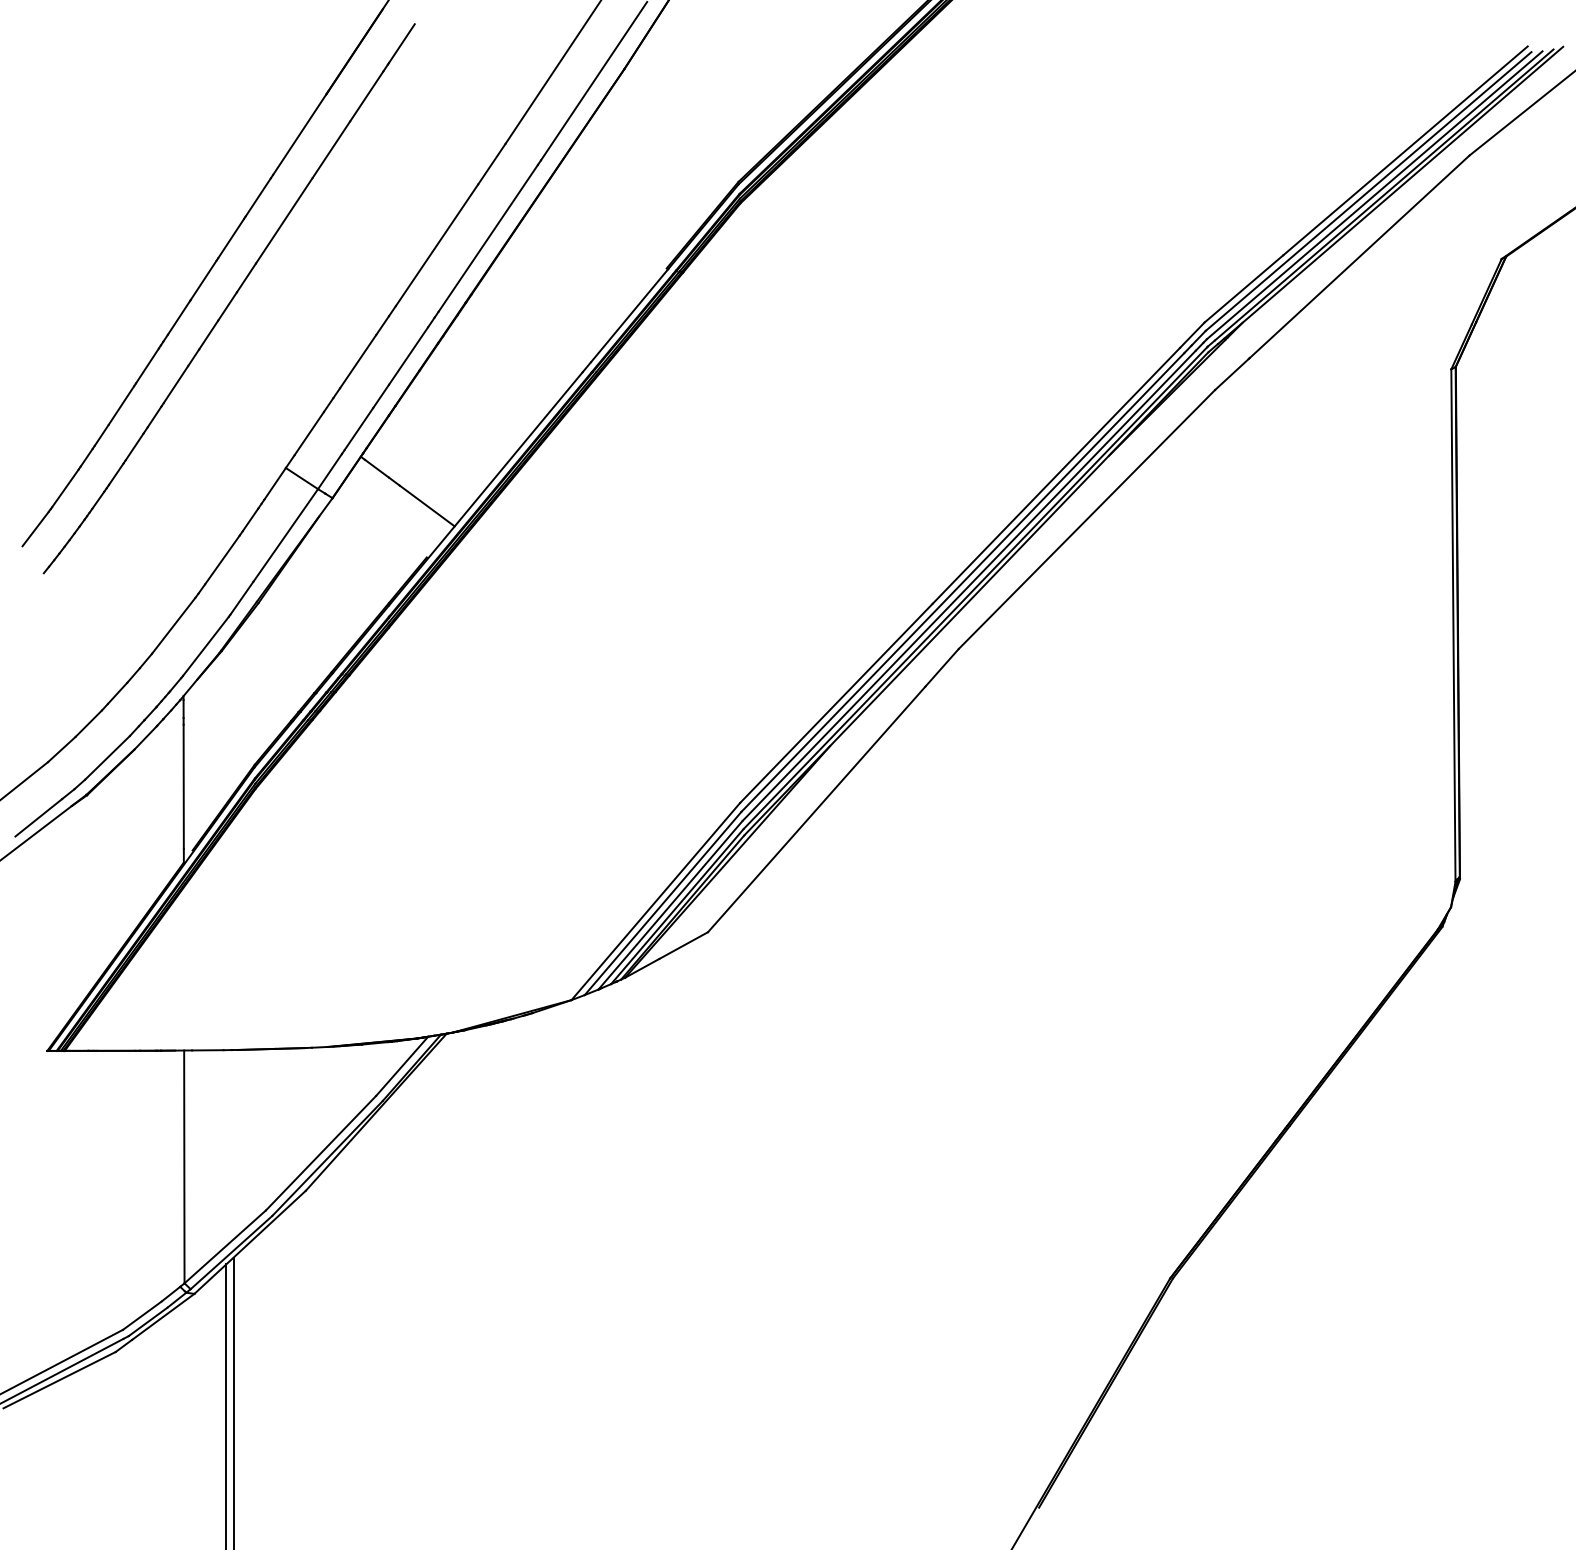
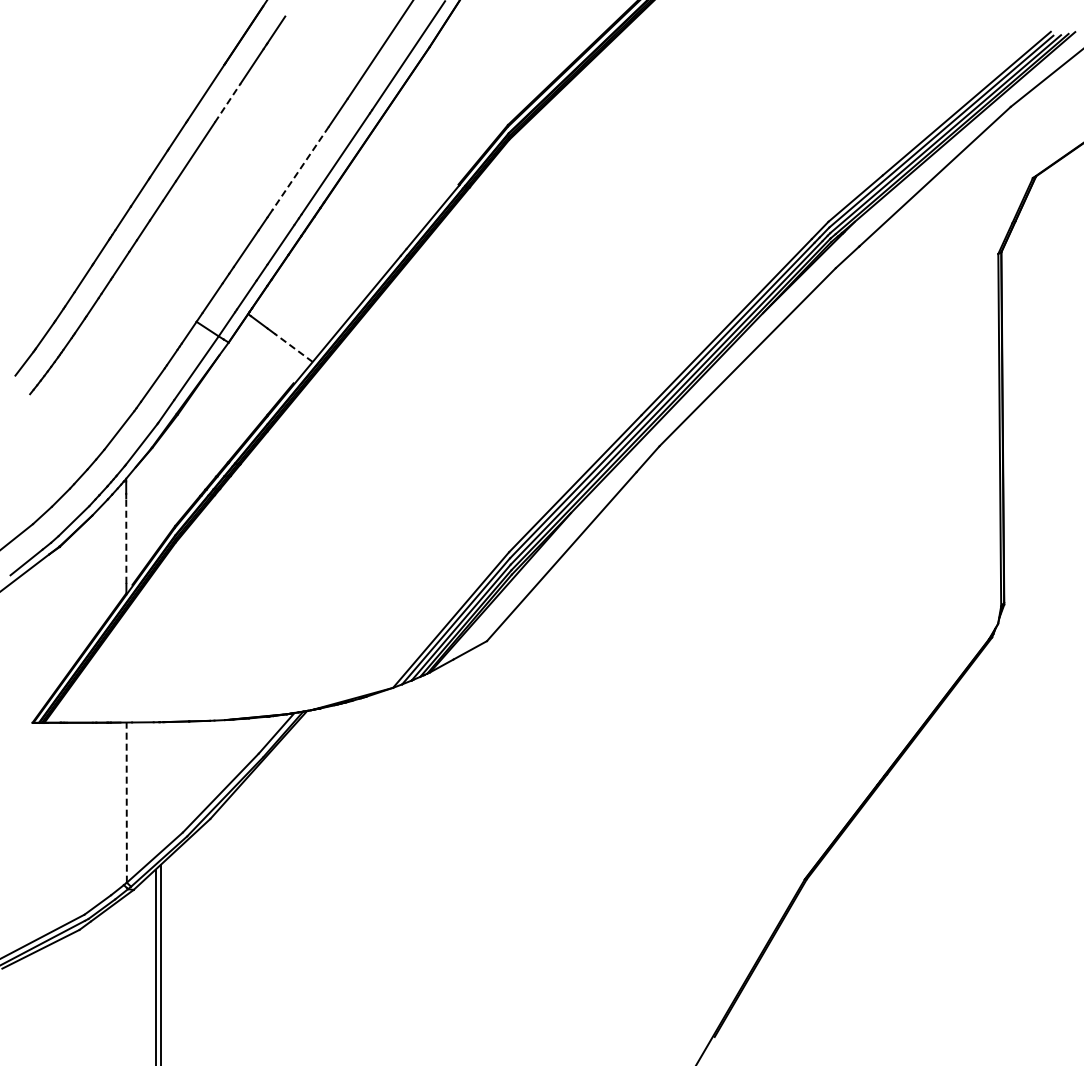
line: (332, 149) -> (228, 102), solid -> dashed
line: (436, 245) -> (300, 168), solid -> dashed
line: (426, 505) -> (293, 347), solid -> dashed
line: (183, 787) -> (126, 541), solid -> dashed
line: (183, 1166) -> (126, 802), solid -> dashed

